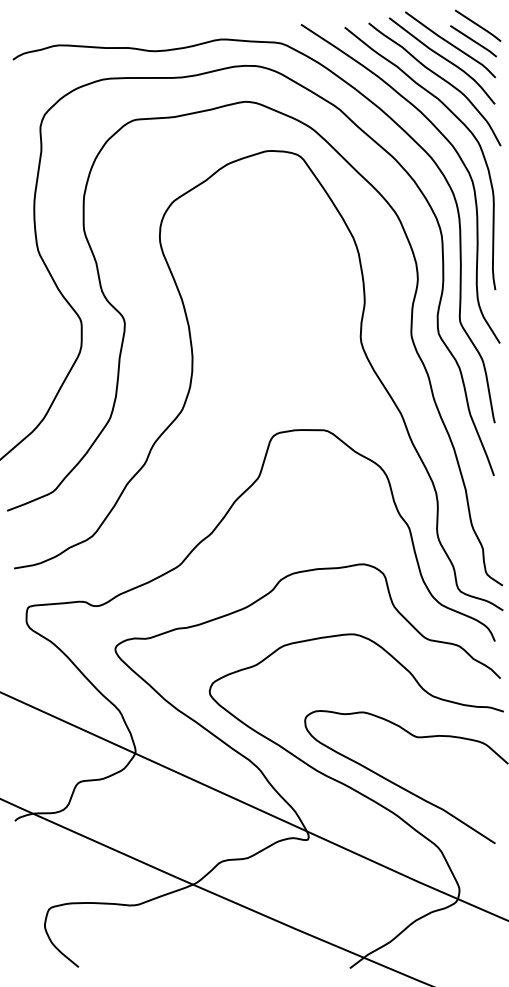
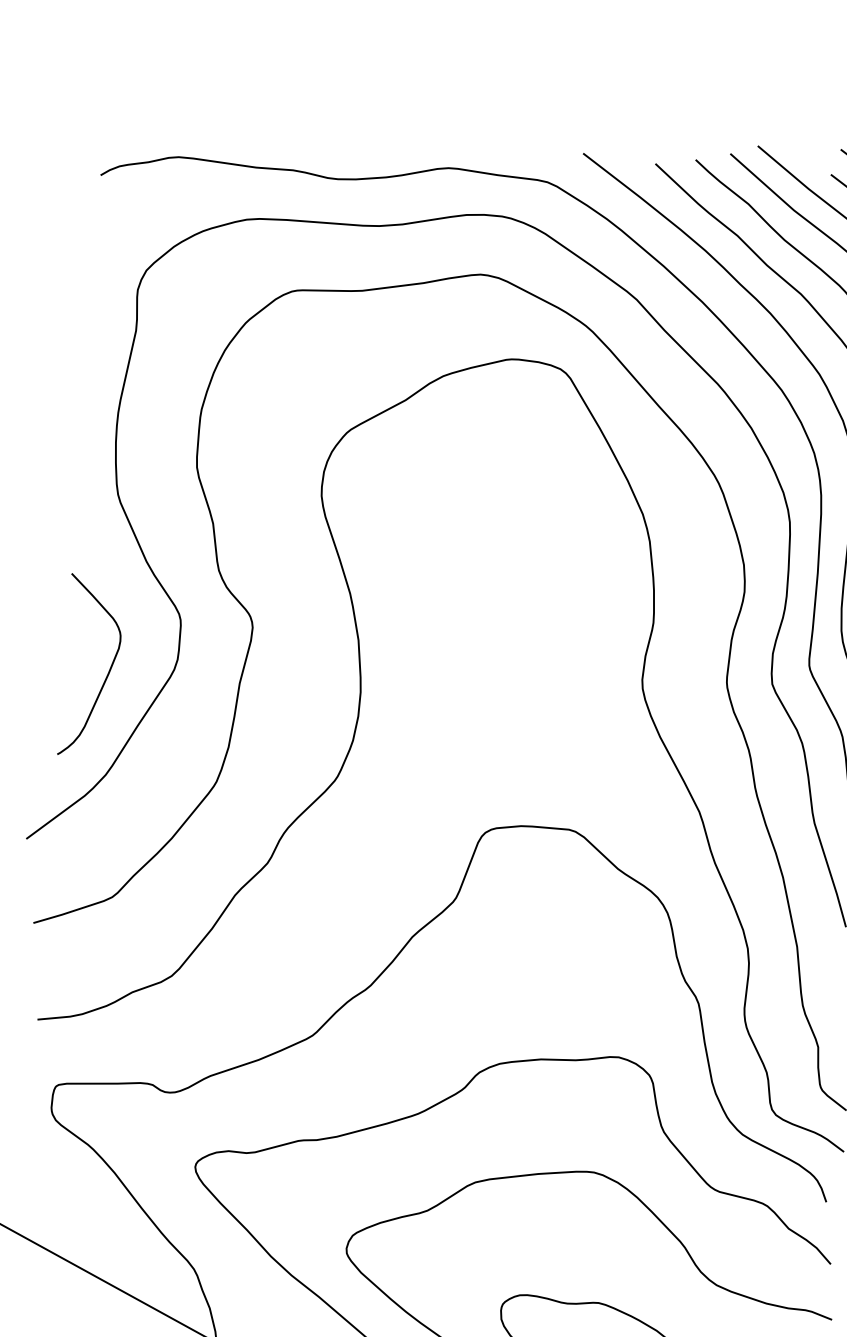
curve: (39, 358) -> (106, 674), added

